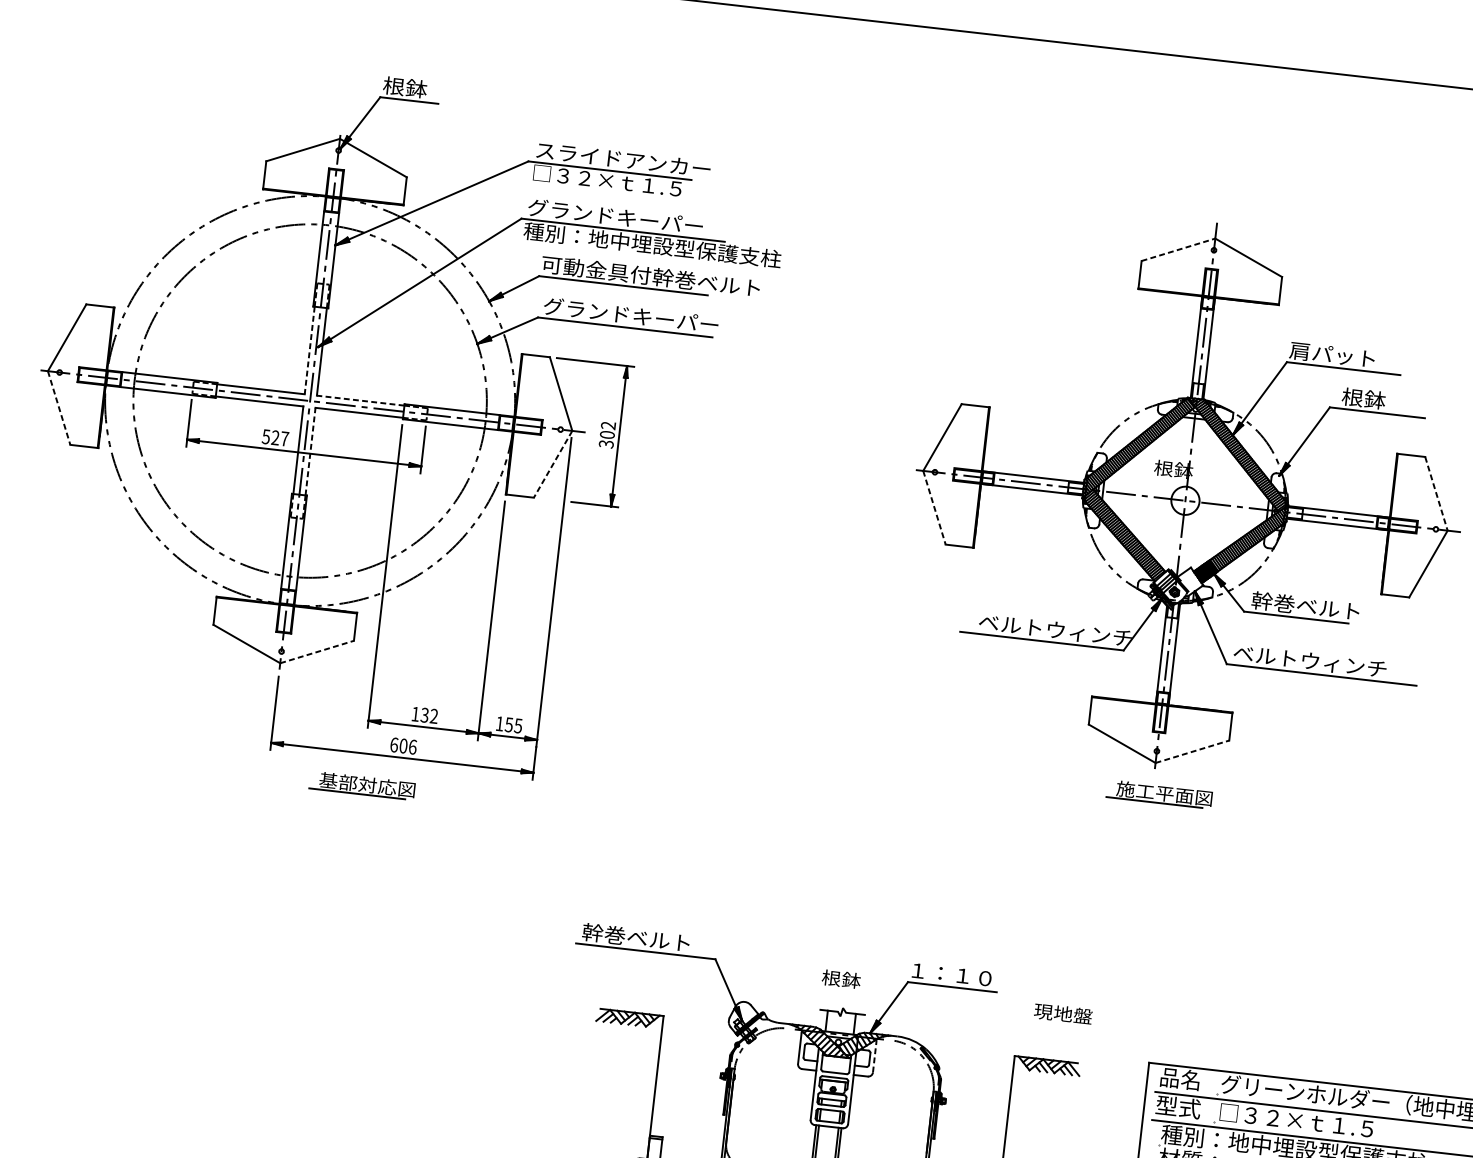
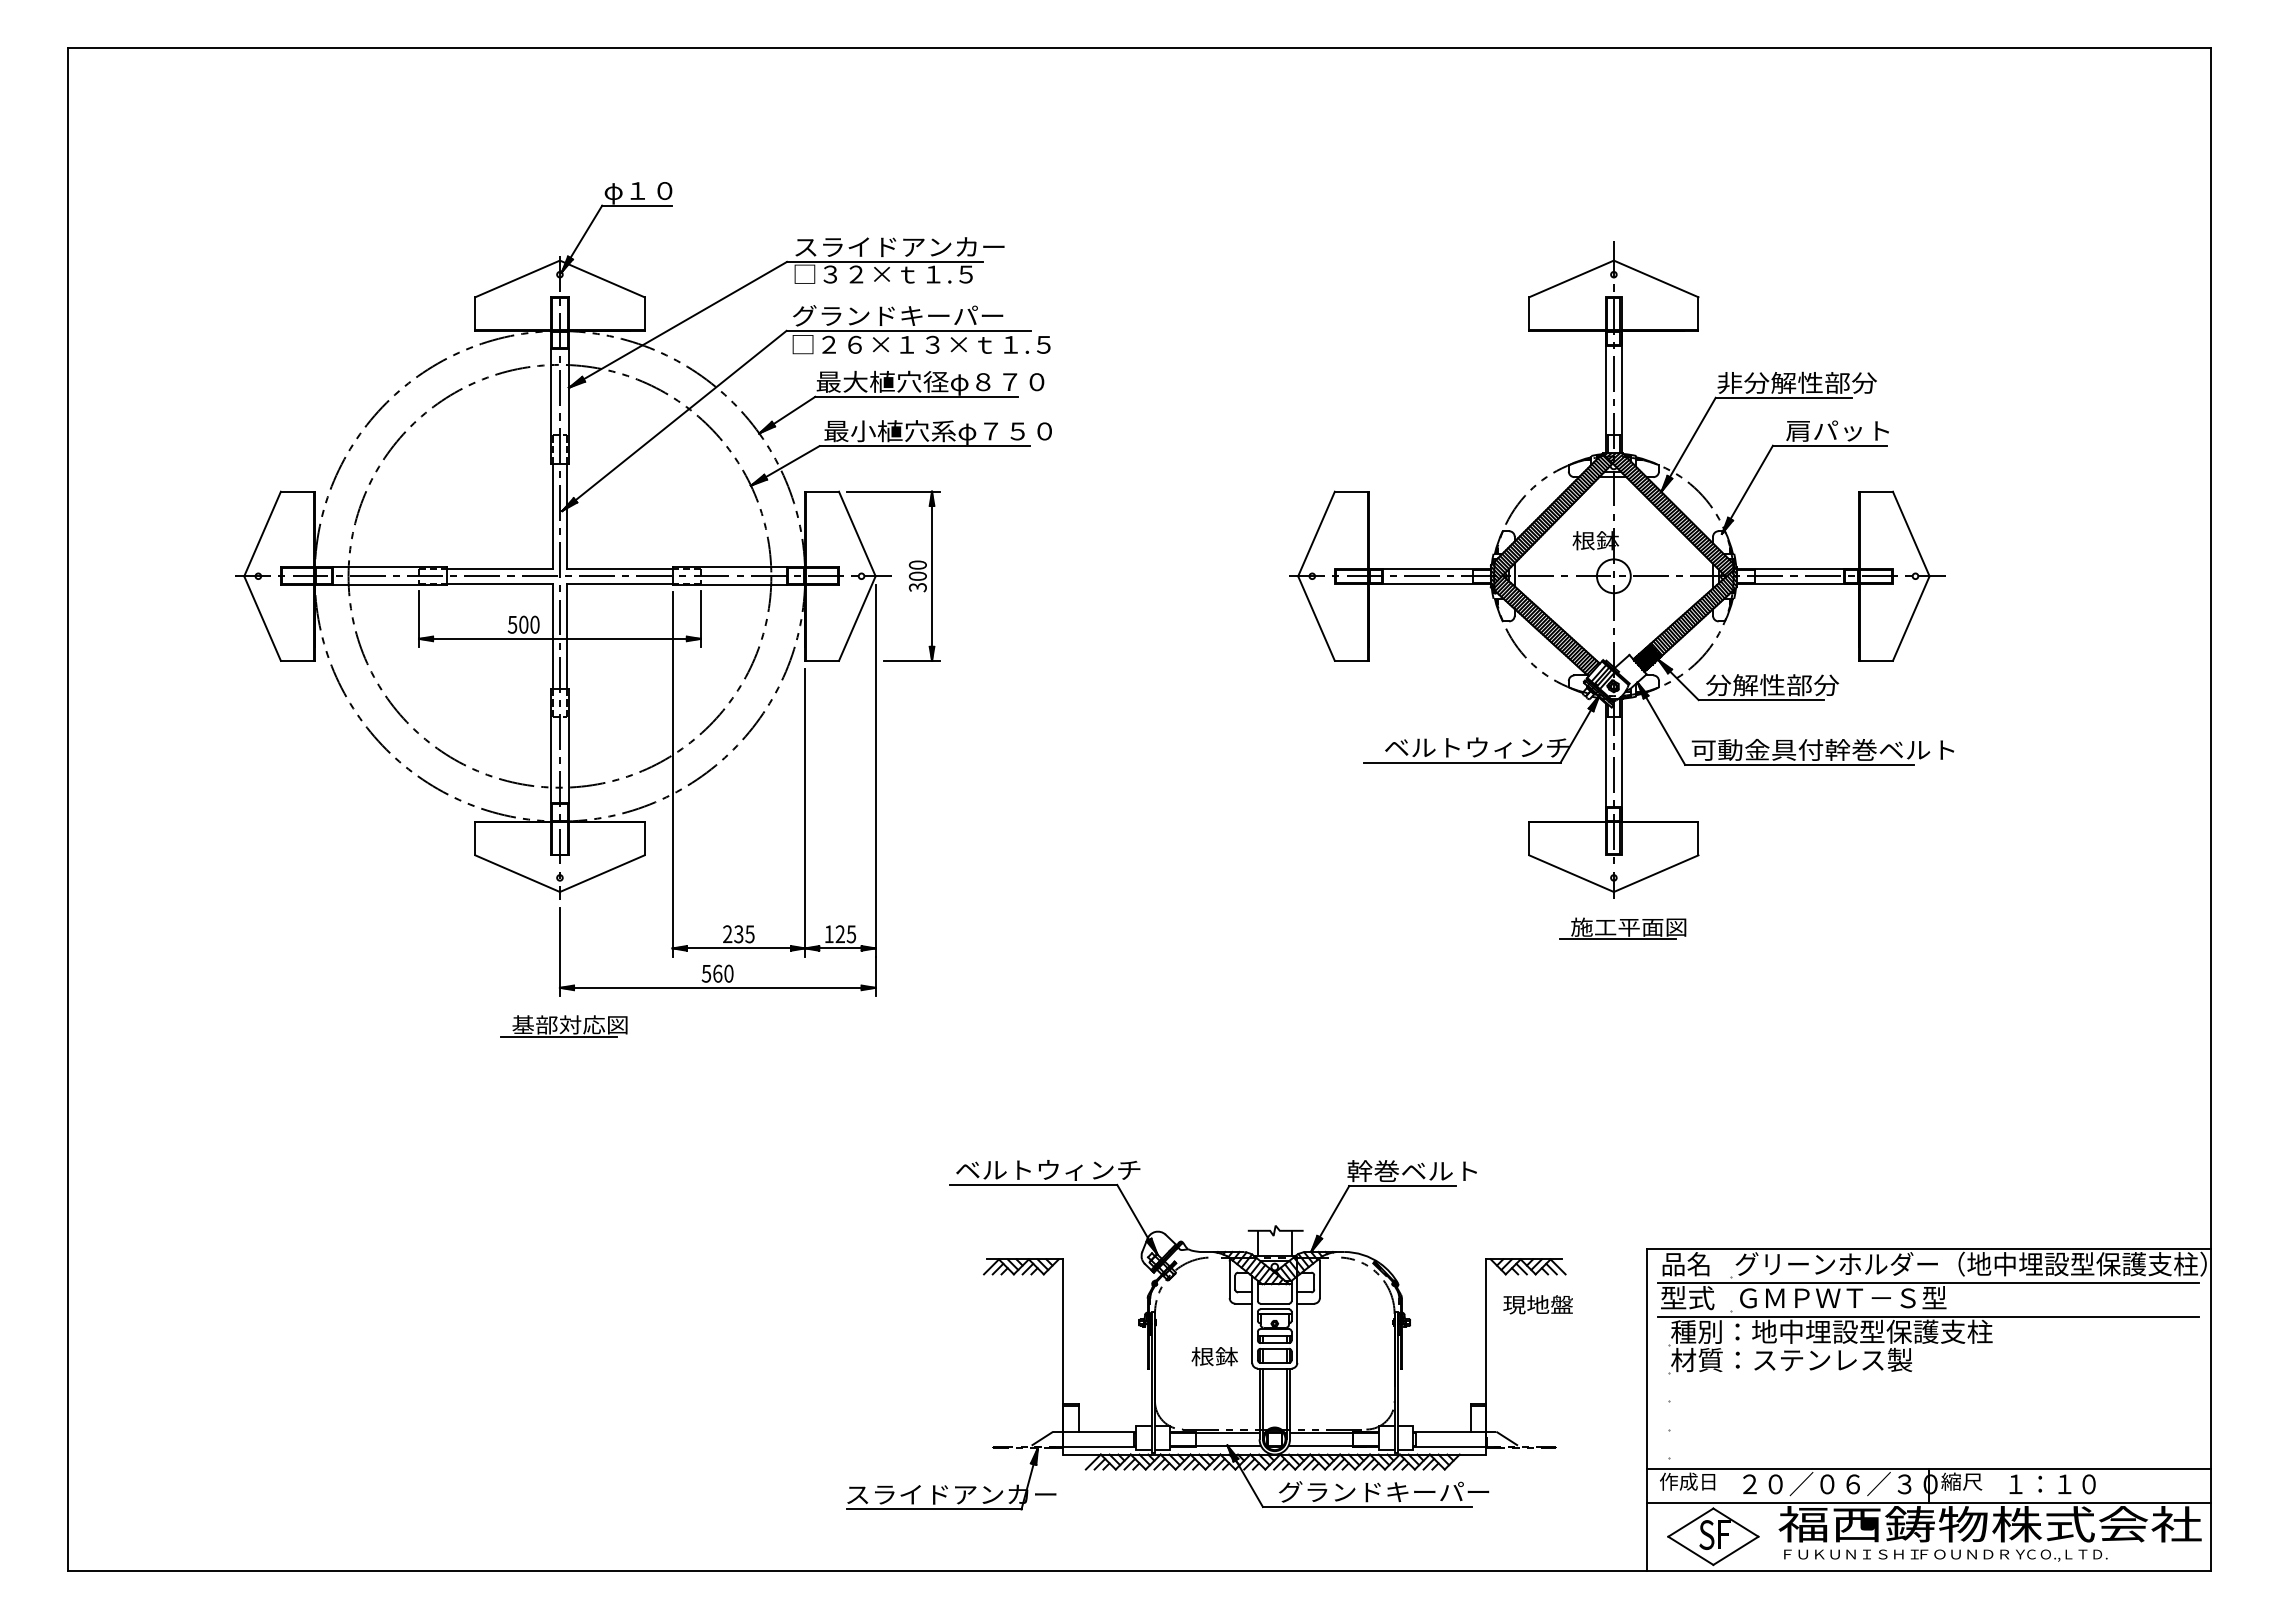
text: (411, 88) -> (638, 191), 根鉢 -> φ１０
text: (652, 245) -> (945, 344), 種別：地中埋設型保護支柱 -> □２６×１３×ｔ１.５
line: (1179, 249) -> (1572, 278), dashed -> solid
text: (650, 276) -> (947, 382), 可動金具付幹巻ベルト -> 最大植穴径φ８７０
text: (637, 317) -> (937, 432), グランドキーパー -> 最小植穴系φ７５０
line: (309, 350) -> (552, 516), dashed -> solid
text: (1355, 357) -> (1796, 382), 肩パット -> 非分解性部分
line: (361, 400) -> (620, 568), dashed -> solid
text: (1384, 400) -> (1837, 430), 根鉢 -> 肩パット
line: (59, 408) -> (262, 619), dashed -> solid
text: (608, 425) -> (917, 564), 302 -> 300
text: (280, 438) -> (529, 624), 527 -> 500
line: (310, 451) -> (567, 636), dashed -> solid
line: (553, 465) -> (857, 619), dashed -> solid
line: (1436, 494) -> (1911, 534), dashed -> solid
line: (934, 508) -> (1316, 619), dashed -> solid
text: (1306, 606) -> (1772, 685), 幹巻ベルト -> 分解性部分
line: (317, 651) -> (602, 873), dashed -> solid
text: (1342, 664) -> (1822, 749), ベルトウィンチ -> 可動金具付幹巻ベルト
text: (424, 715) -> (738, 934), 132 -> 235
text: (508, 725) -> (839, 934), 155 -> 125
text: (403, 745) -> (717, 973), 606 -> 560
line: (1192, 751) -> (1656, 873), dashed -> solid
part: (361, 785) -> (563, 1026), moved
text: (658, 939) -> (1047, 1169), 幹巻ベルト -> ベルトウィンチ
text: (961, 975) -> (1411, 1171), １：１０ -> 幹巻ベルト
text: (841, 979) -> (1214, 1356), moved
text: (1062, 1013) -> (1537, 1304), moved
line: (874, 1056) -> (1319, 1279), dashed -> solid
text: (1307, 1121) -> (1842, 1297), □３２×ｔ１.５ -> ＧＭＰＷＴ－Ｓ型

